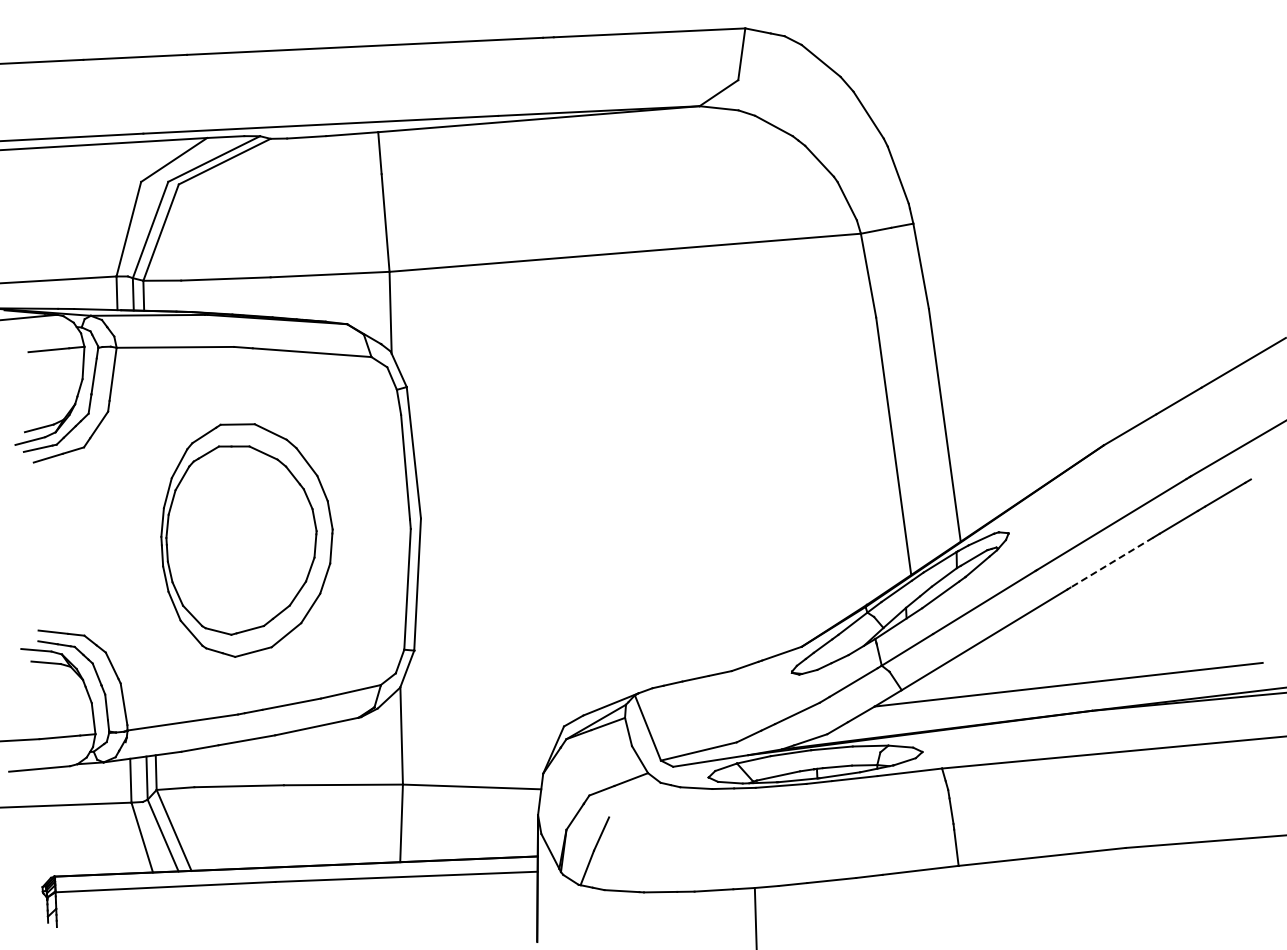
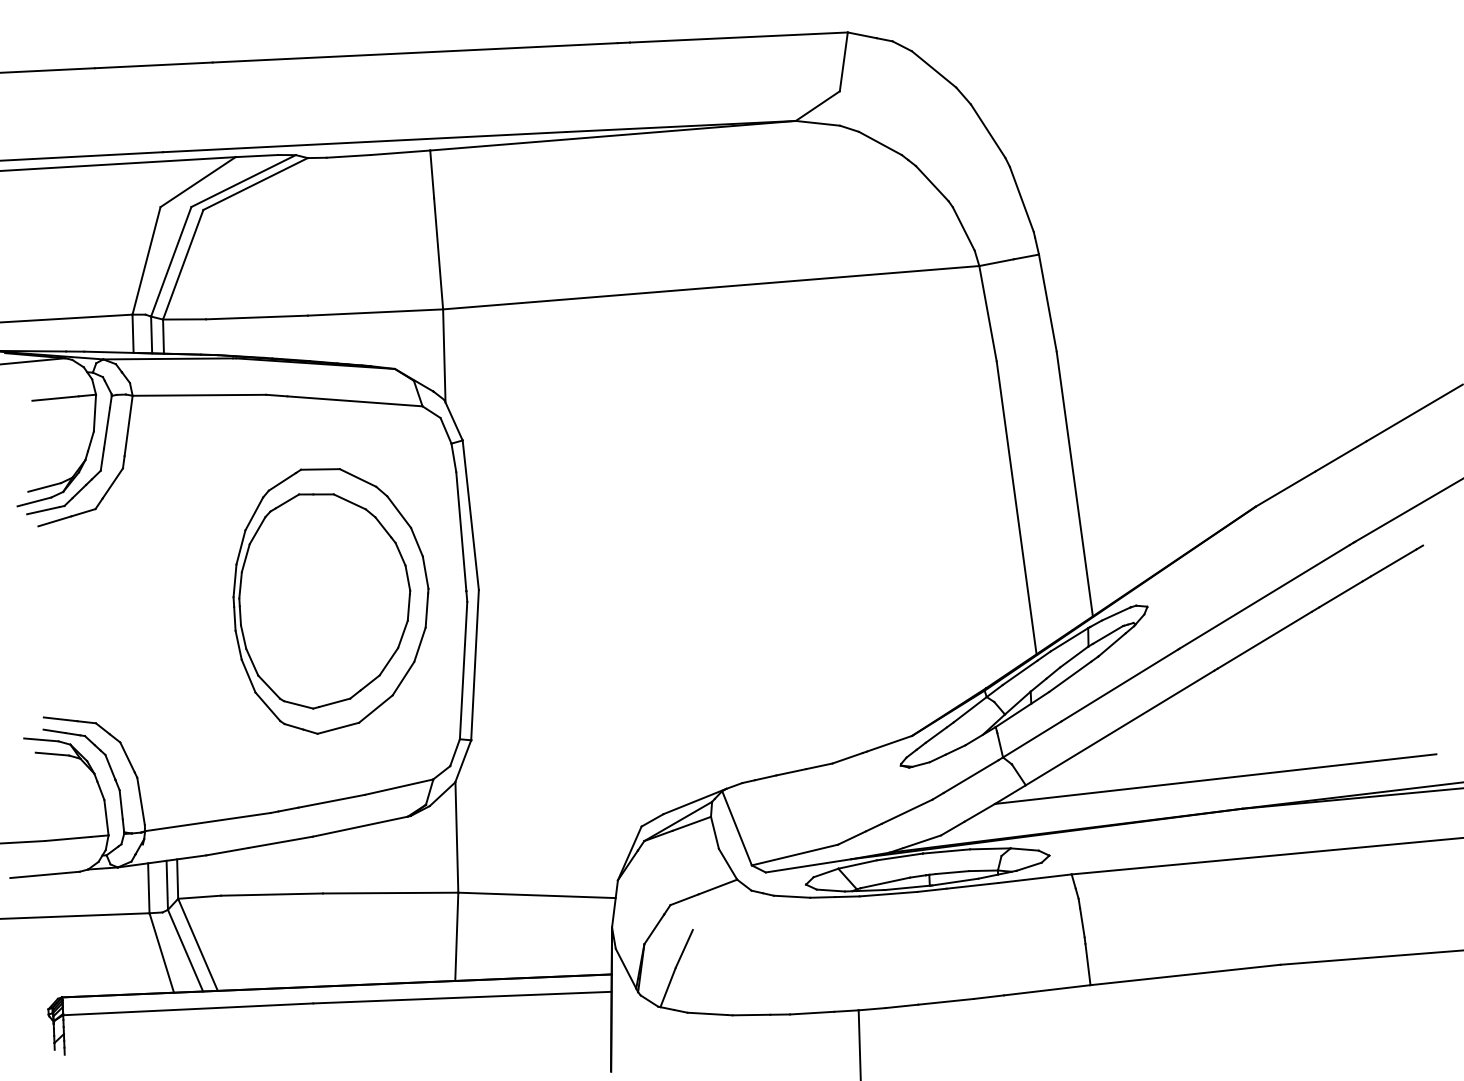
part: (246, 540) -> (330, 601), moved
line: (1111, 562) -> (1264, 640), dashed -> solid

